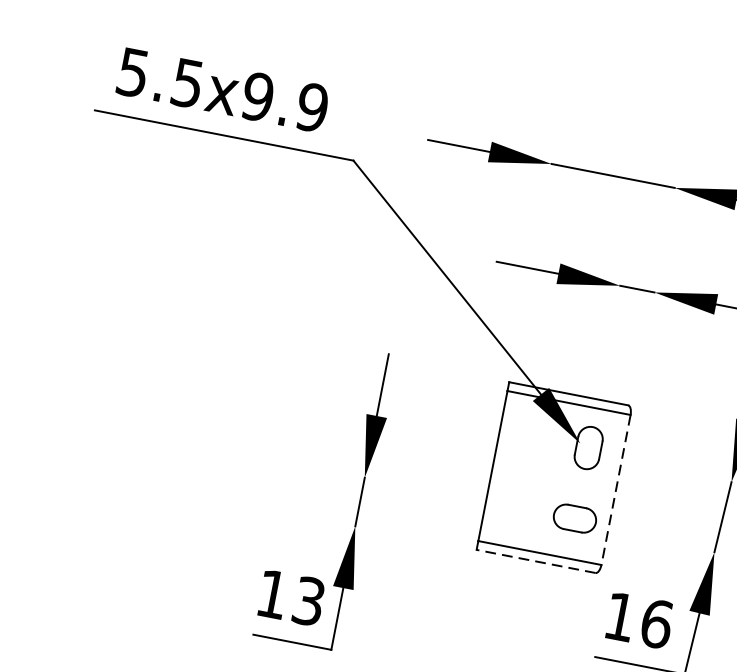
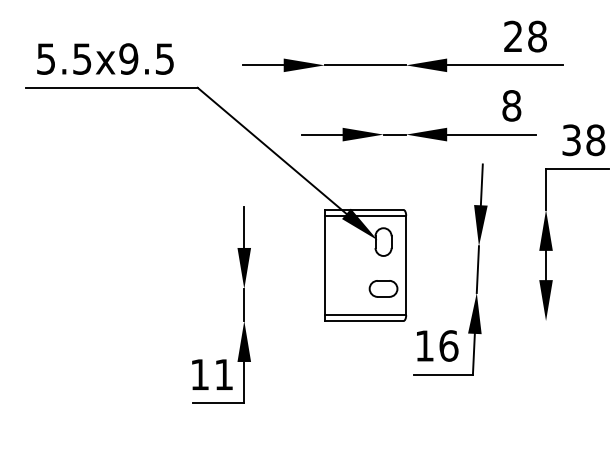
text: (311, 106) -> (164, 58), 5.5x9.9 -> 5.5x9.5
line: (616, 490) -> (406, 265), dashed -> solid
line: (535, 561) -> (363, 321), dashed -> solid
text: (309, 601) -> (224, 374), 13 -> 11

